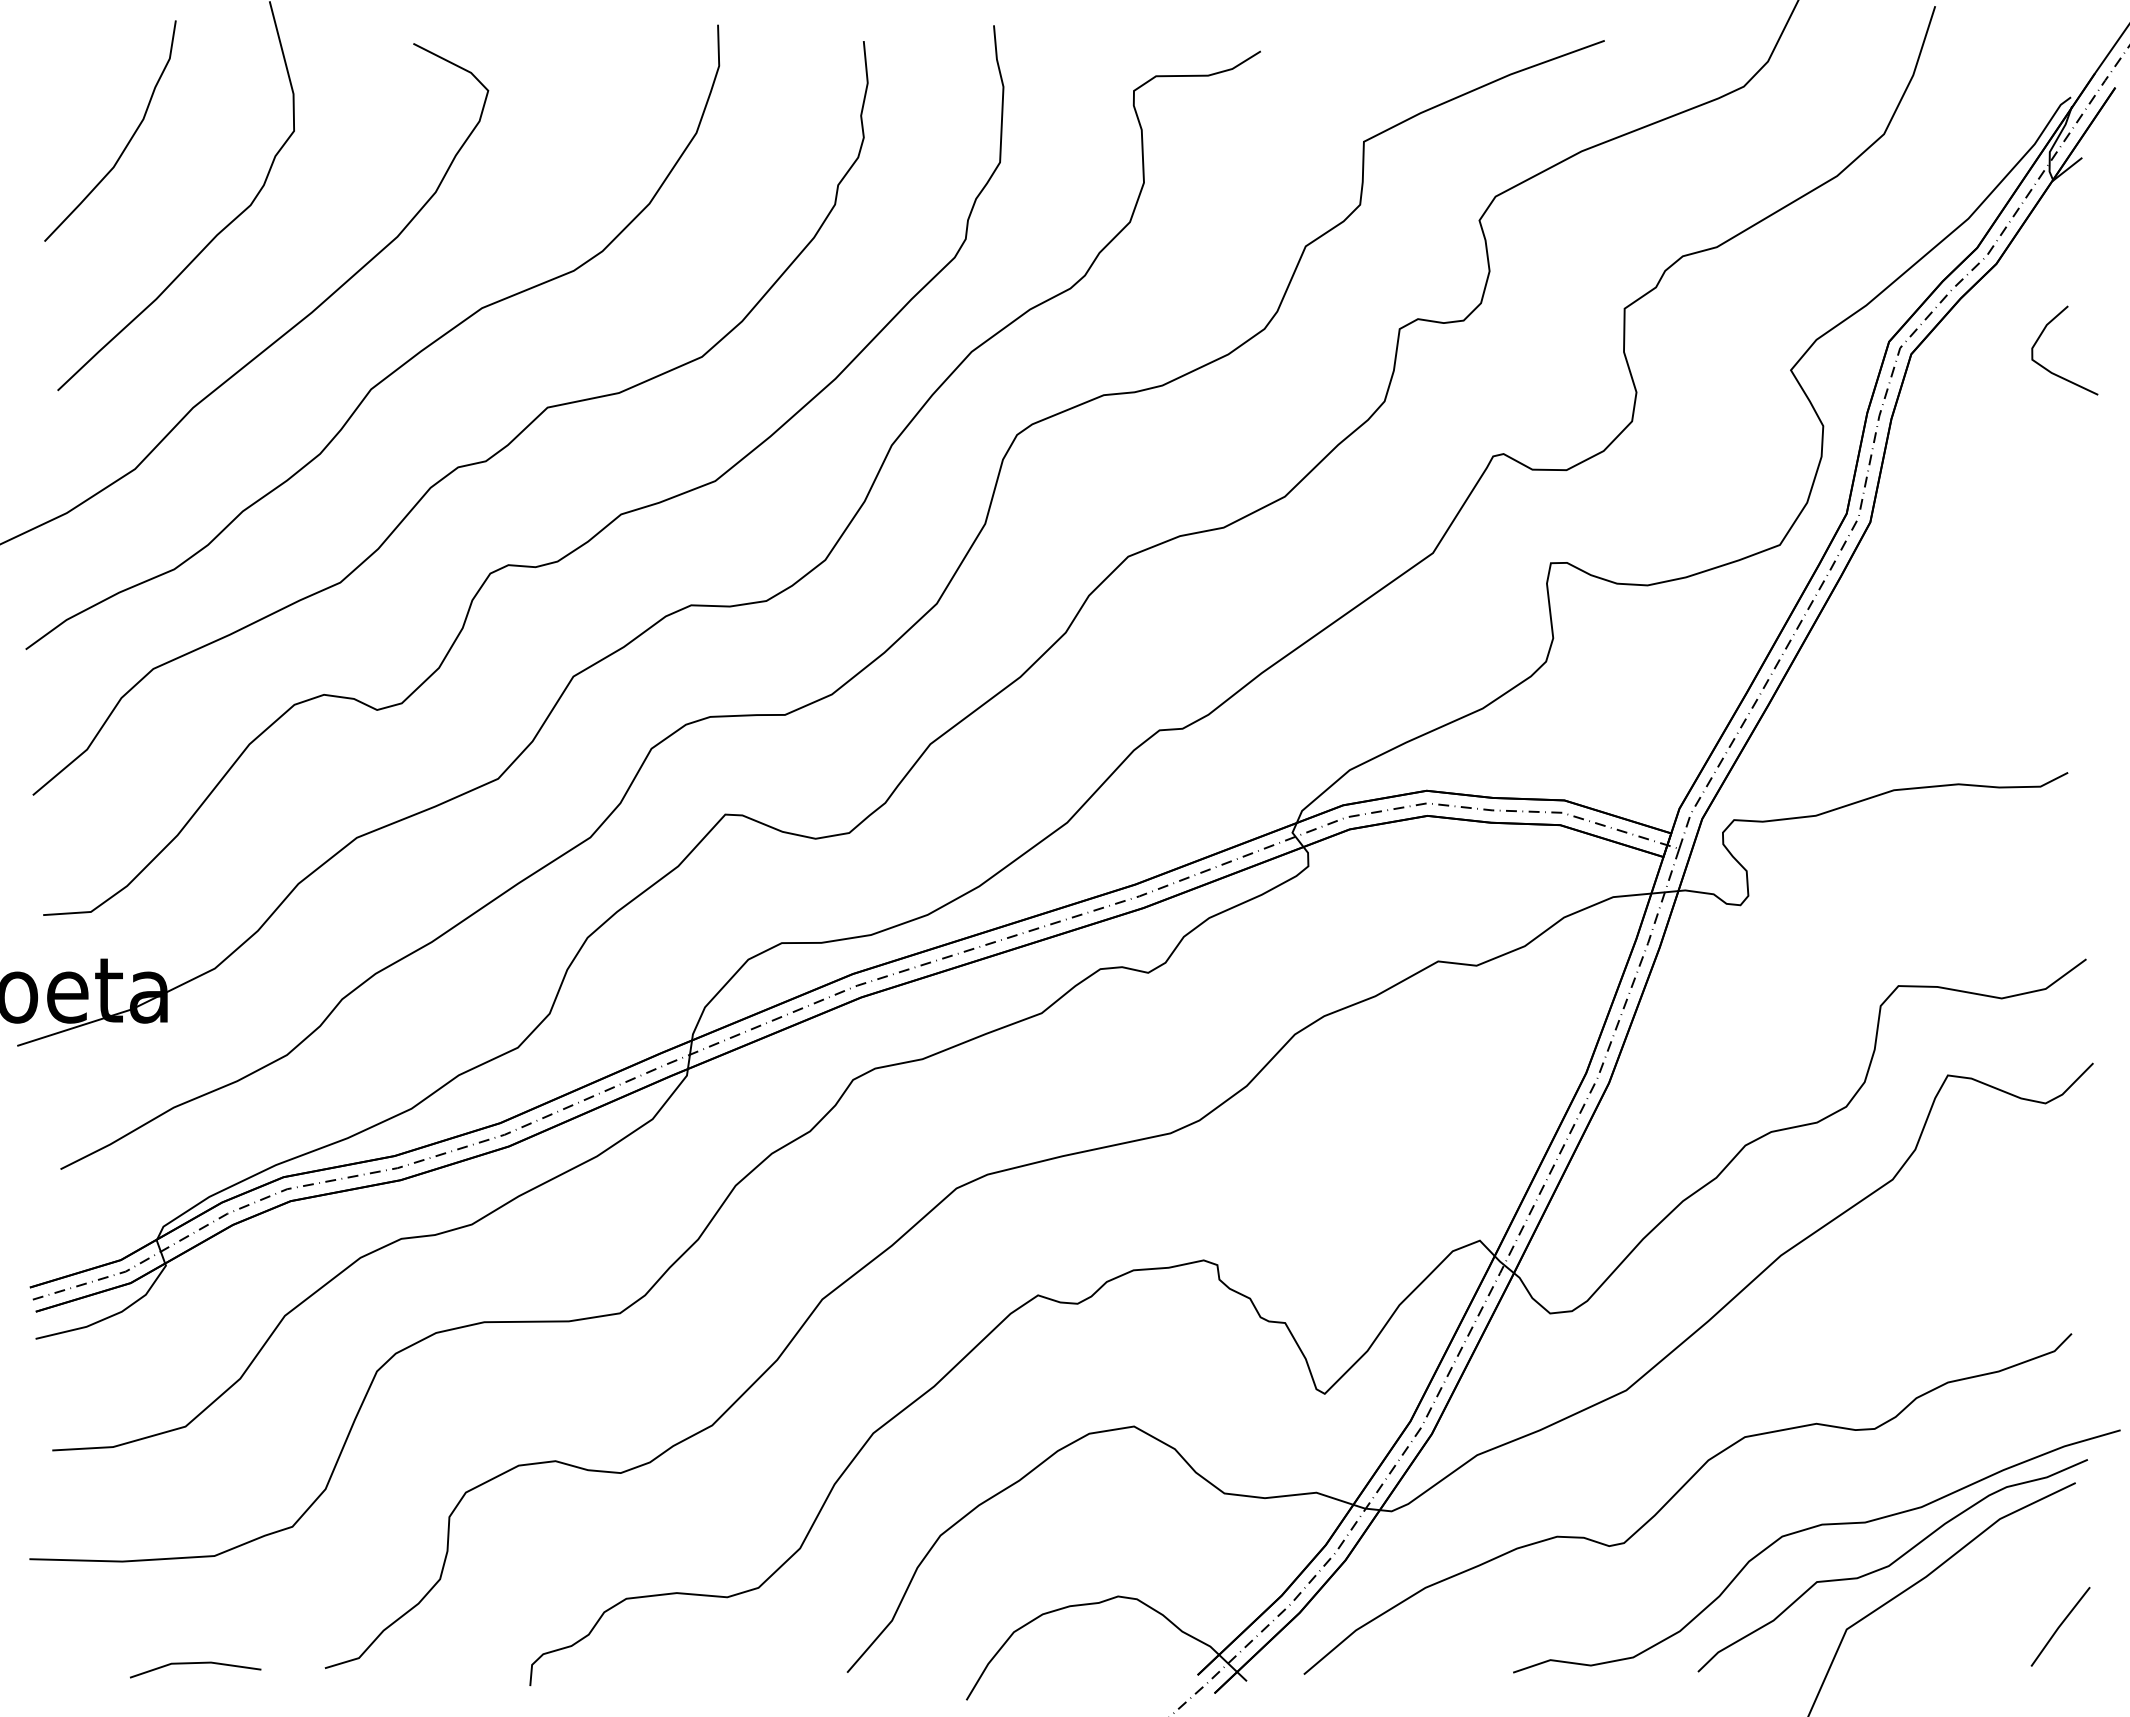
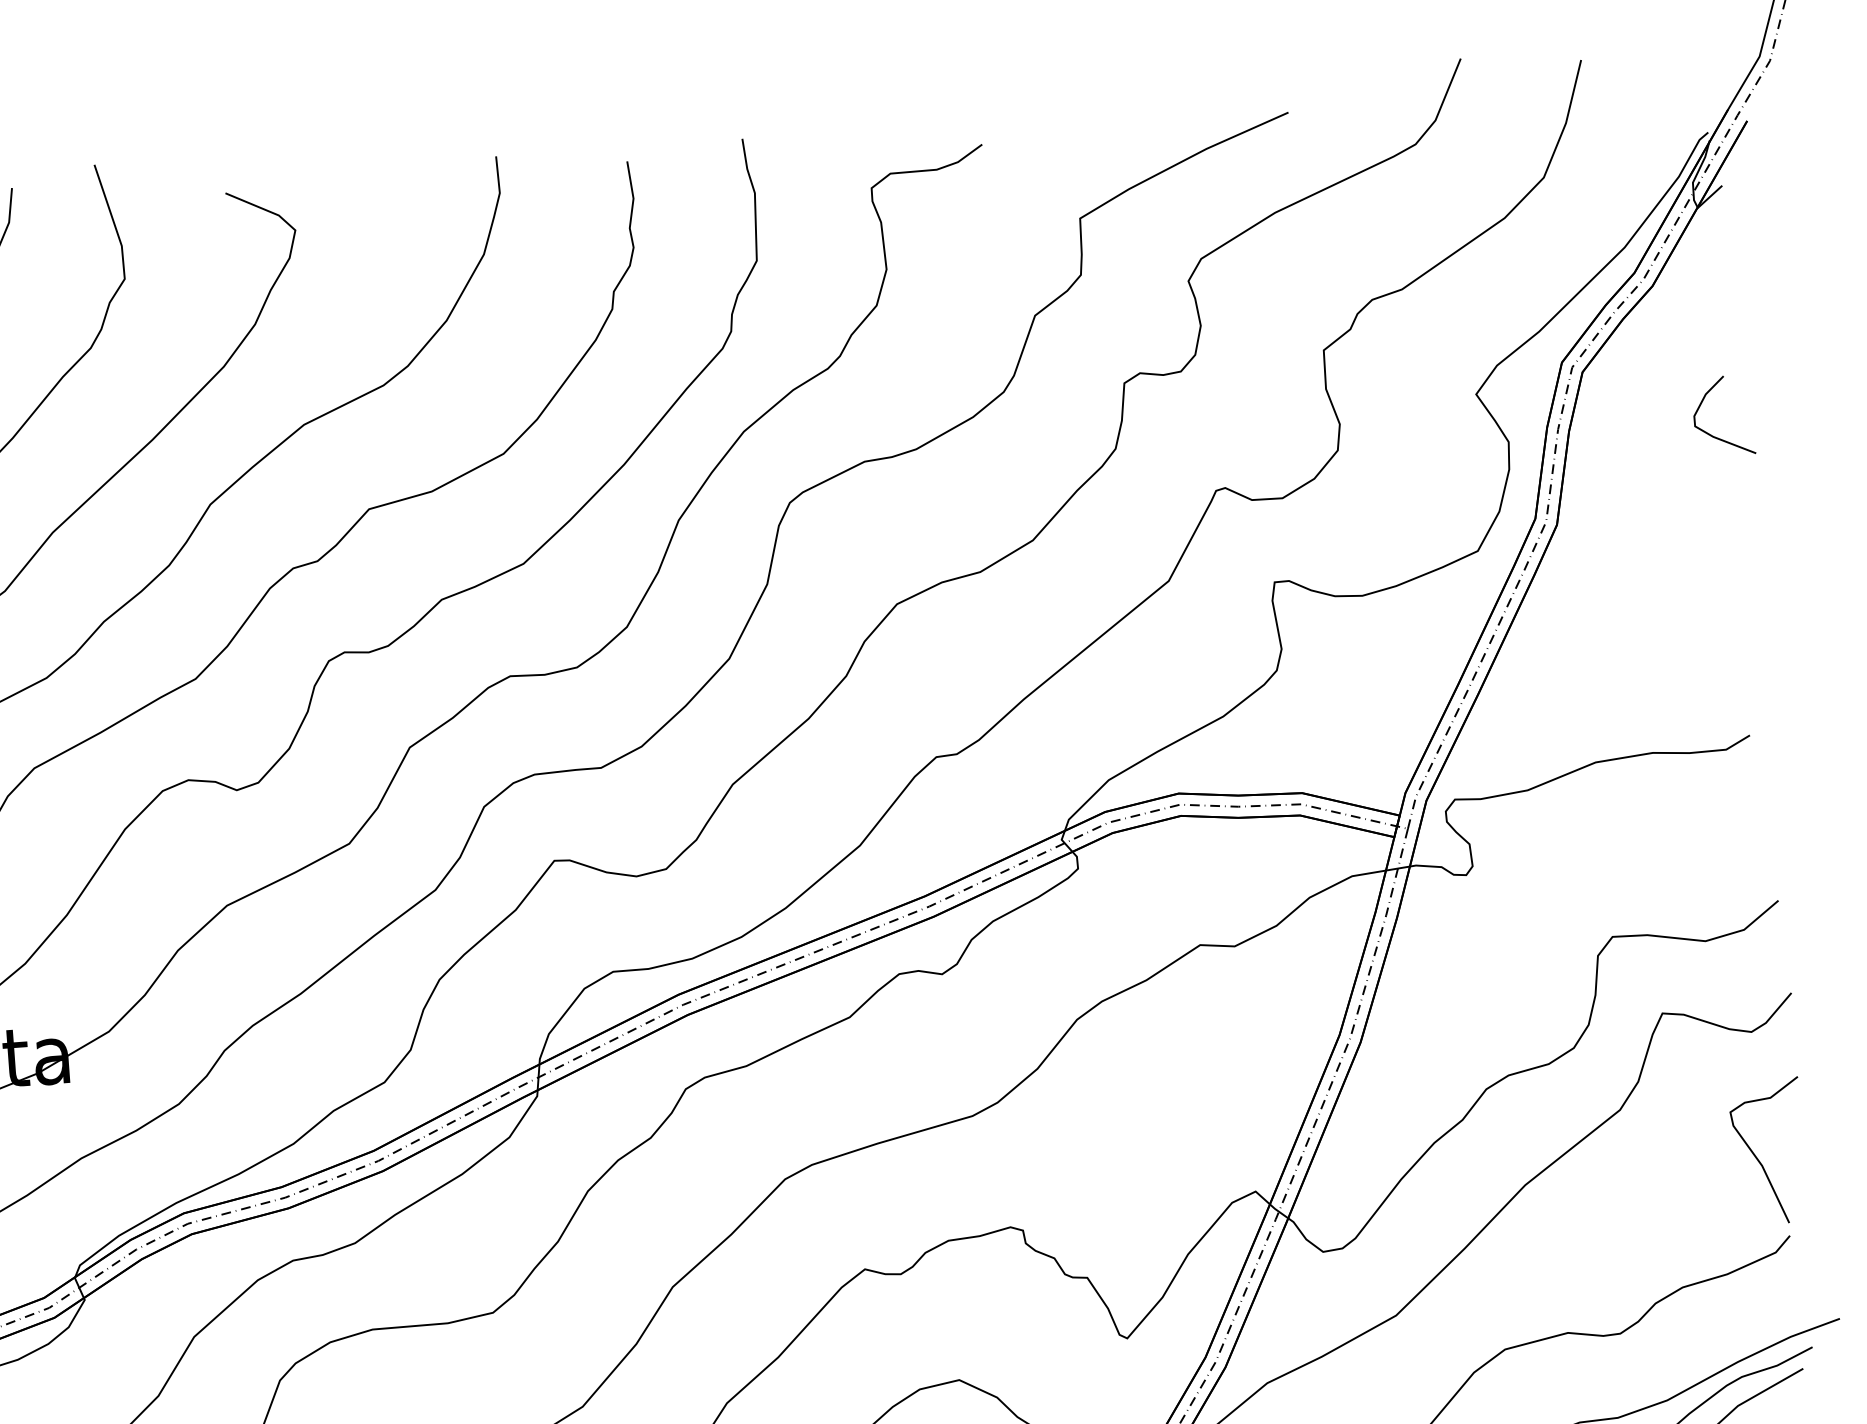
curve: (2053, 372) -> (1714, 436), moved
curve: (2042, 1244) -> (1757, 1158), added

